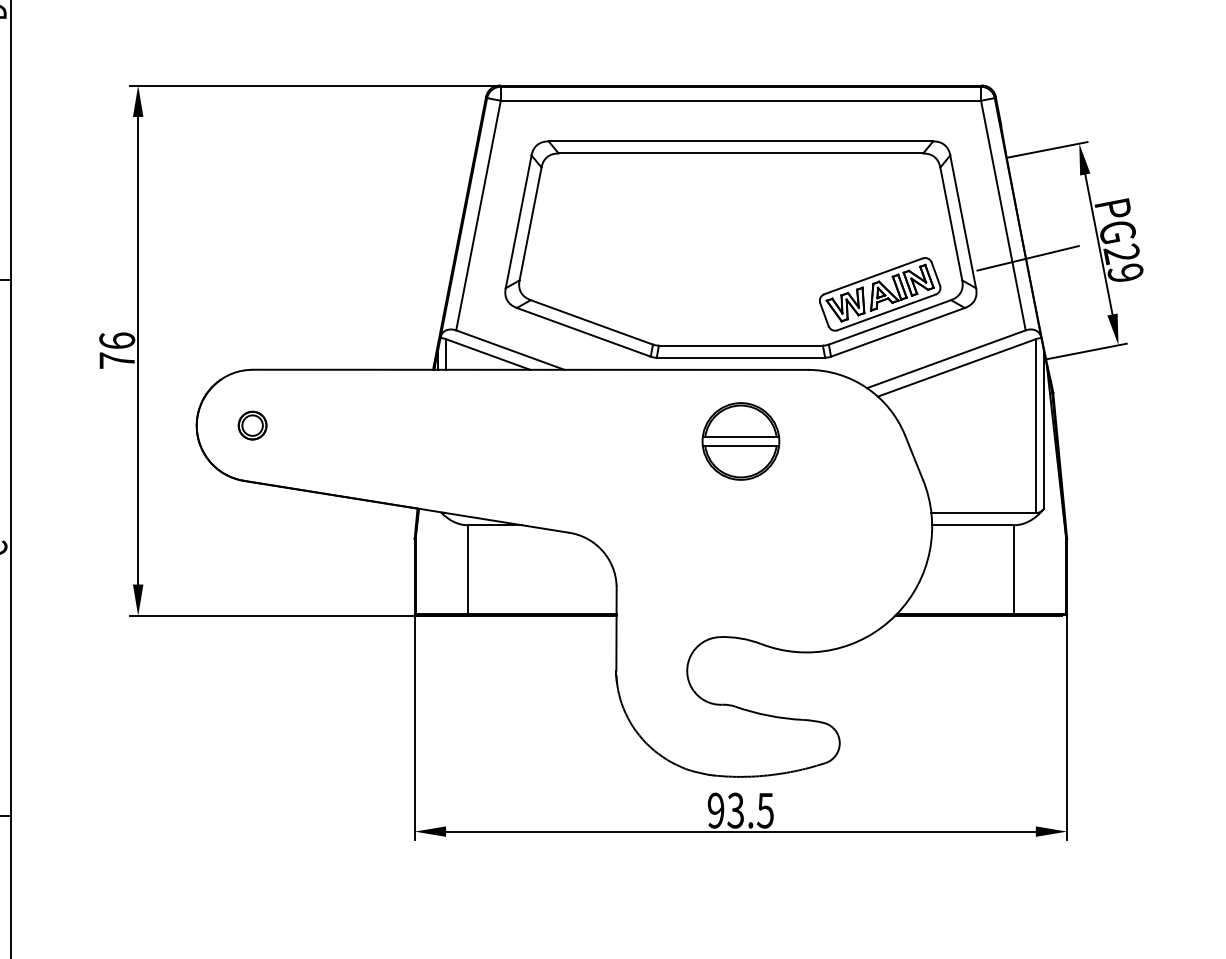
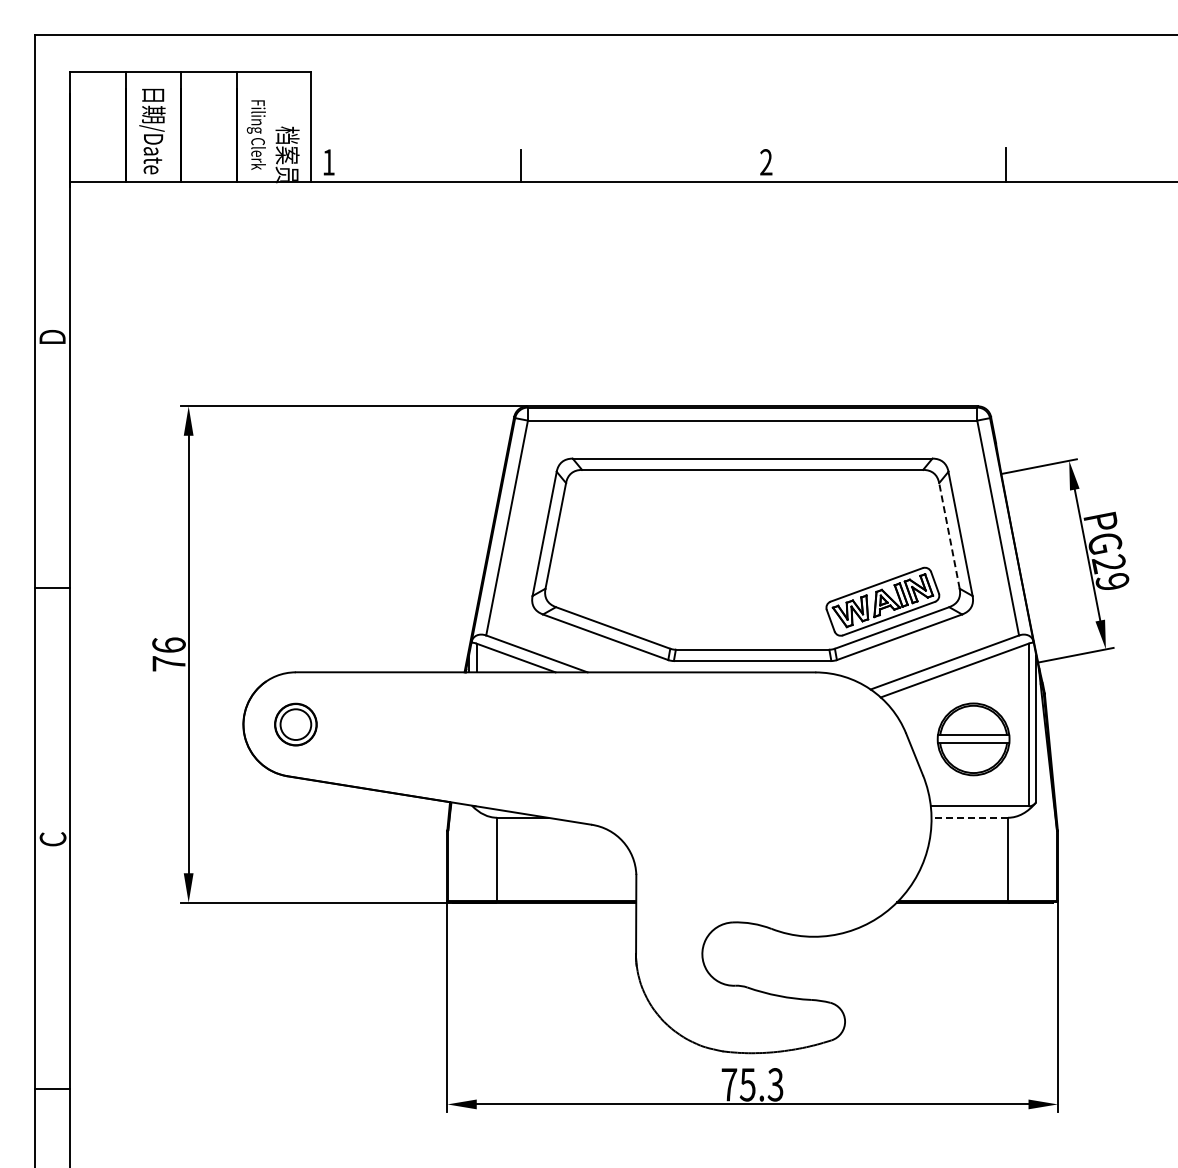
line: (951, 223) -> (949, 535), solid -> dashed
line: (1027, 257) -> (1020, 567), removed
part: (252, 425) -> (295, 724), size x1.6
part: (740, 441) -> (973, 739), moved
line: (972, 524) -> (969, 817), solid -> dashed
text: (740, 810) -> (752, 1084), 93.5 -> 75.3

